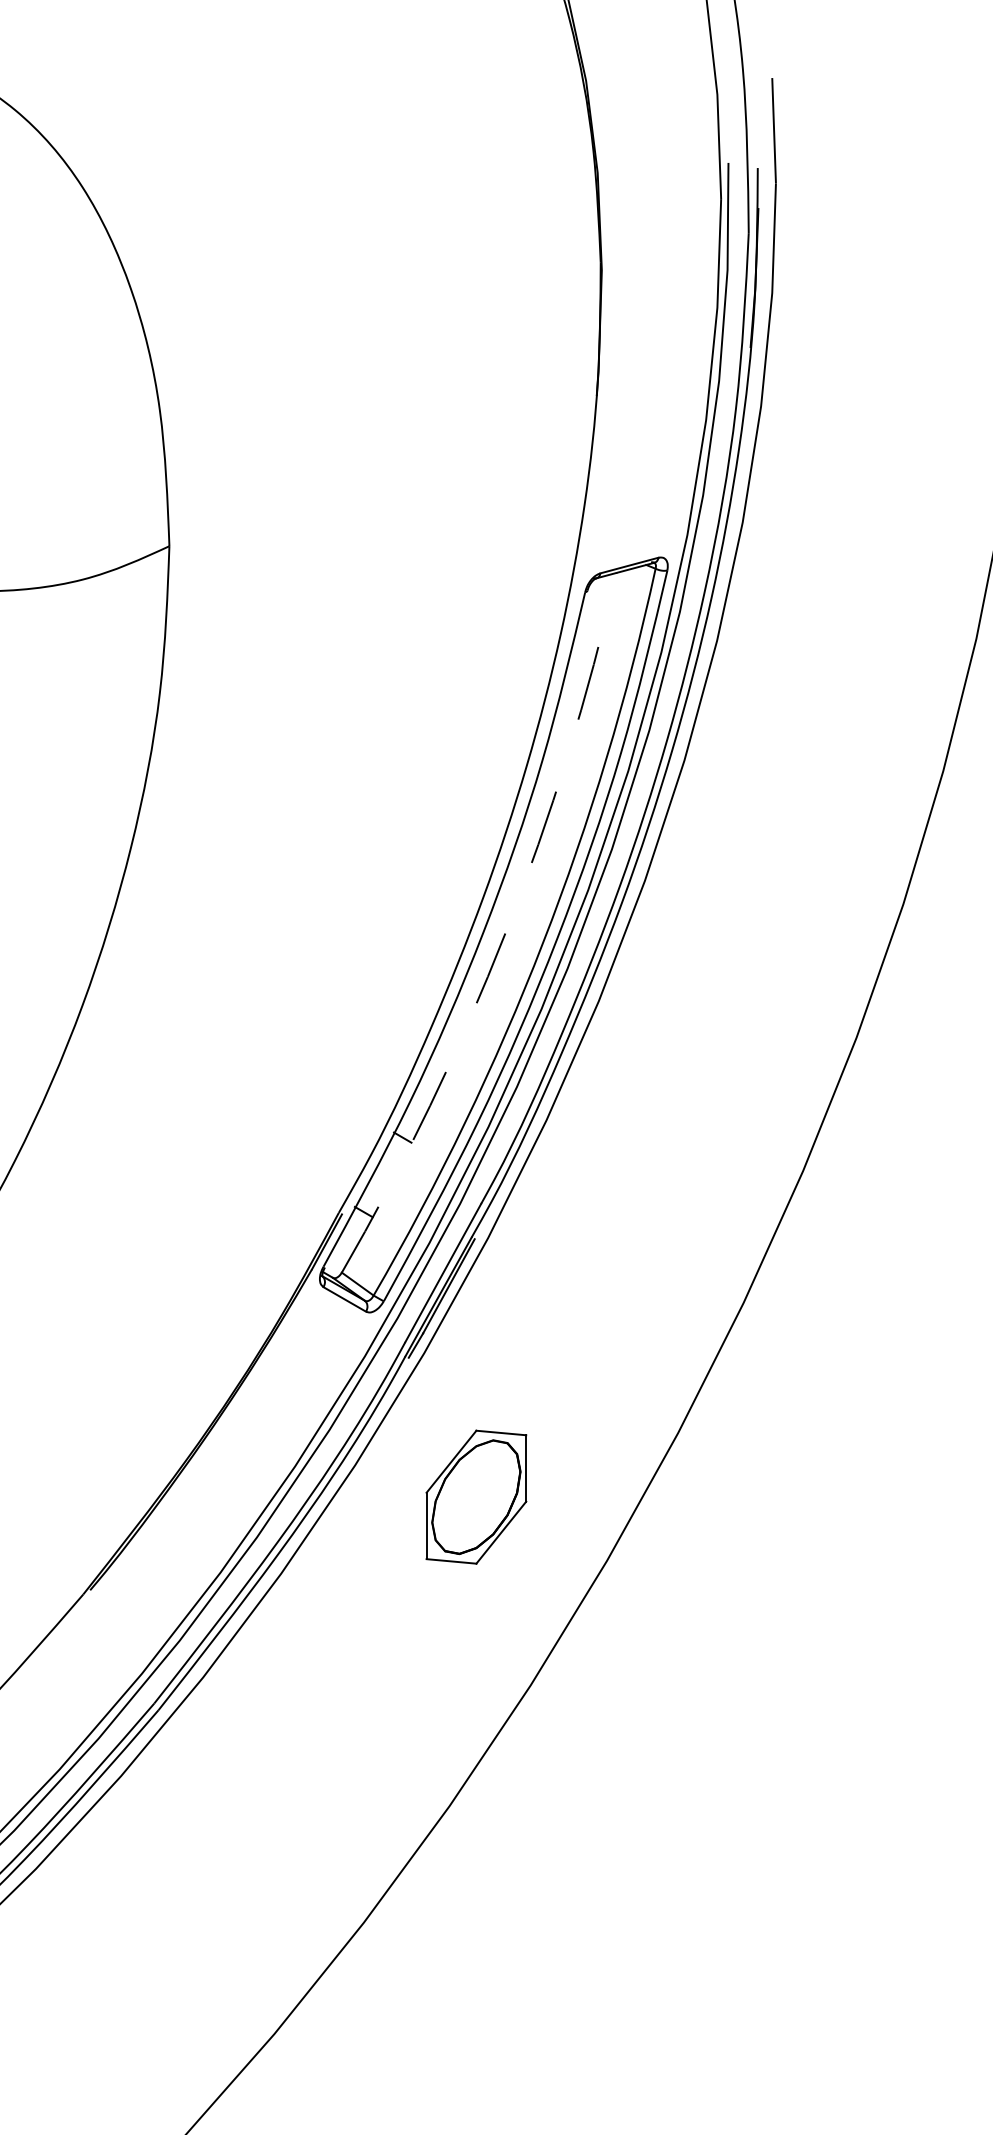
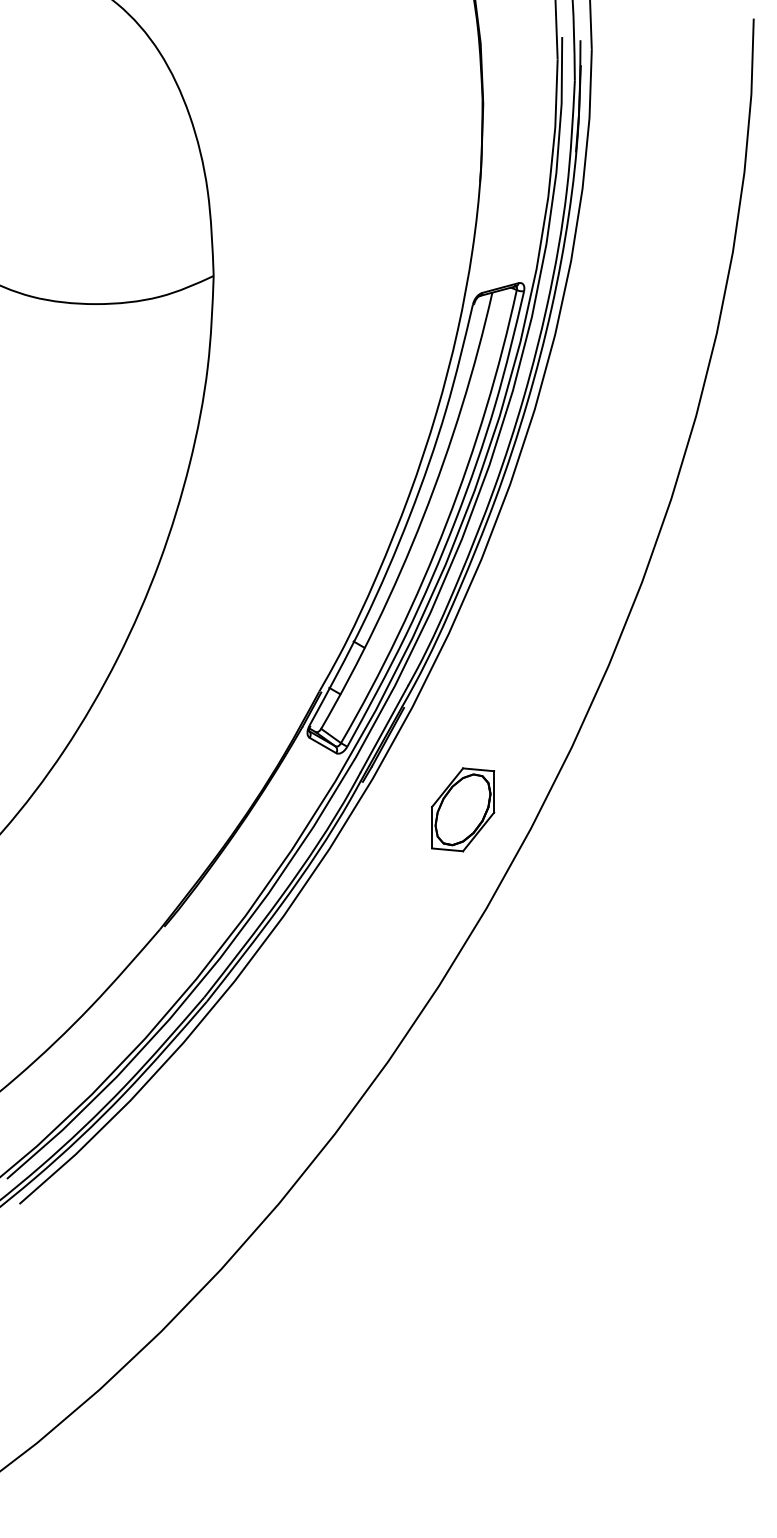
arc: (505, 933) -> (423, 517), dashed -> solid
part: (477, 1496) -> (463, 809), moved

